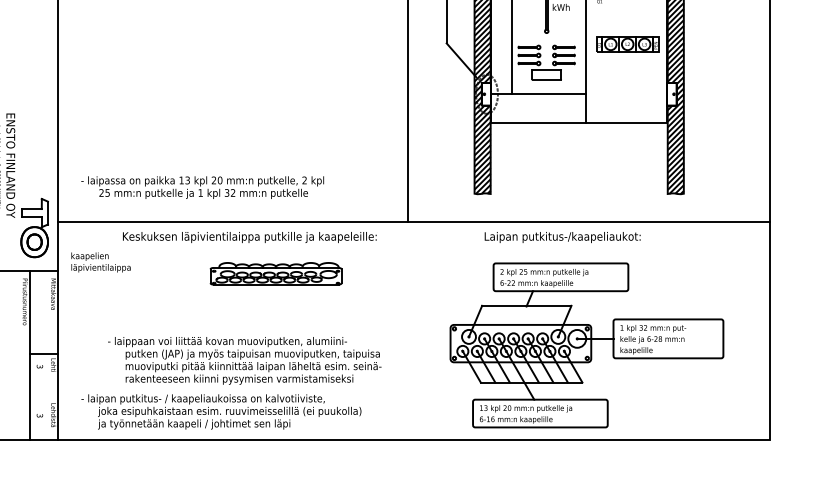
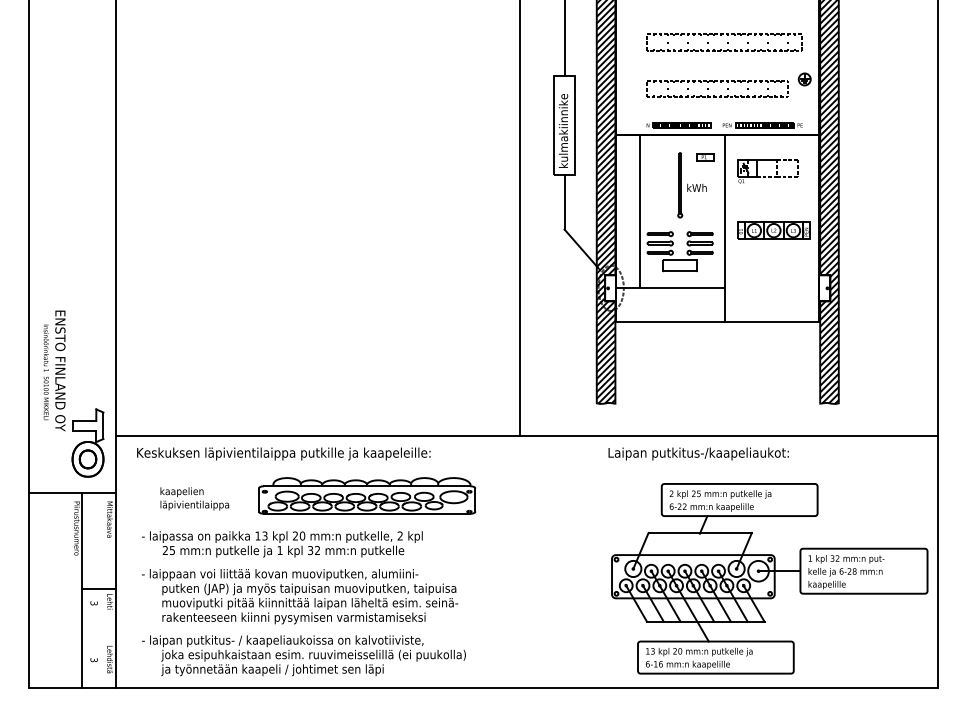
text: (202, 187) -> (282, 544), moved
text: (249, 237) -> (283, 453), moved
text: (100, 262) -> (194, 498), moved
part: (276, 273) -> (367, 495), size x1.43
part: (586, 345) -> (769, 578), moved
text: (245, 360) -> (300, 596), moved

